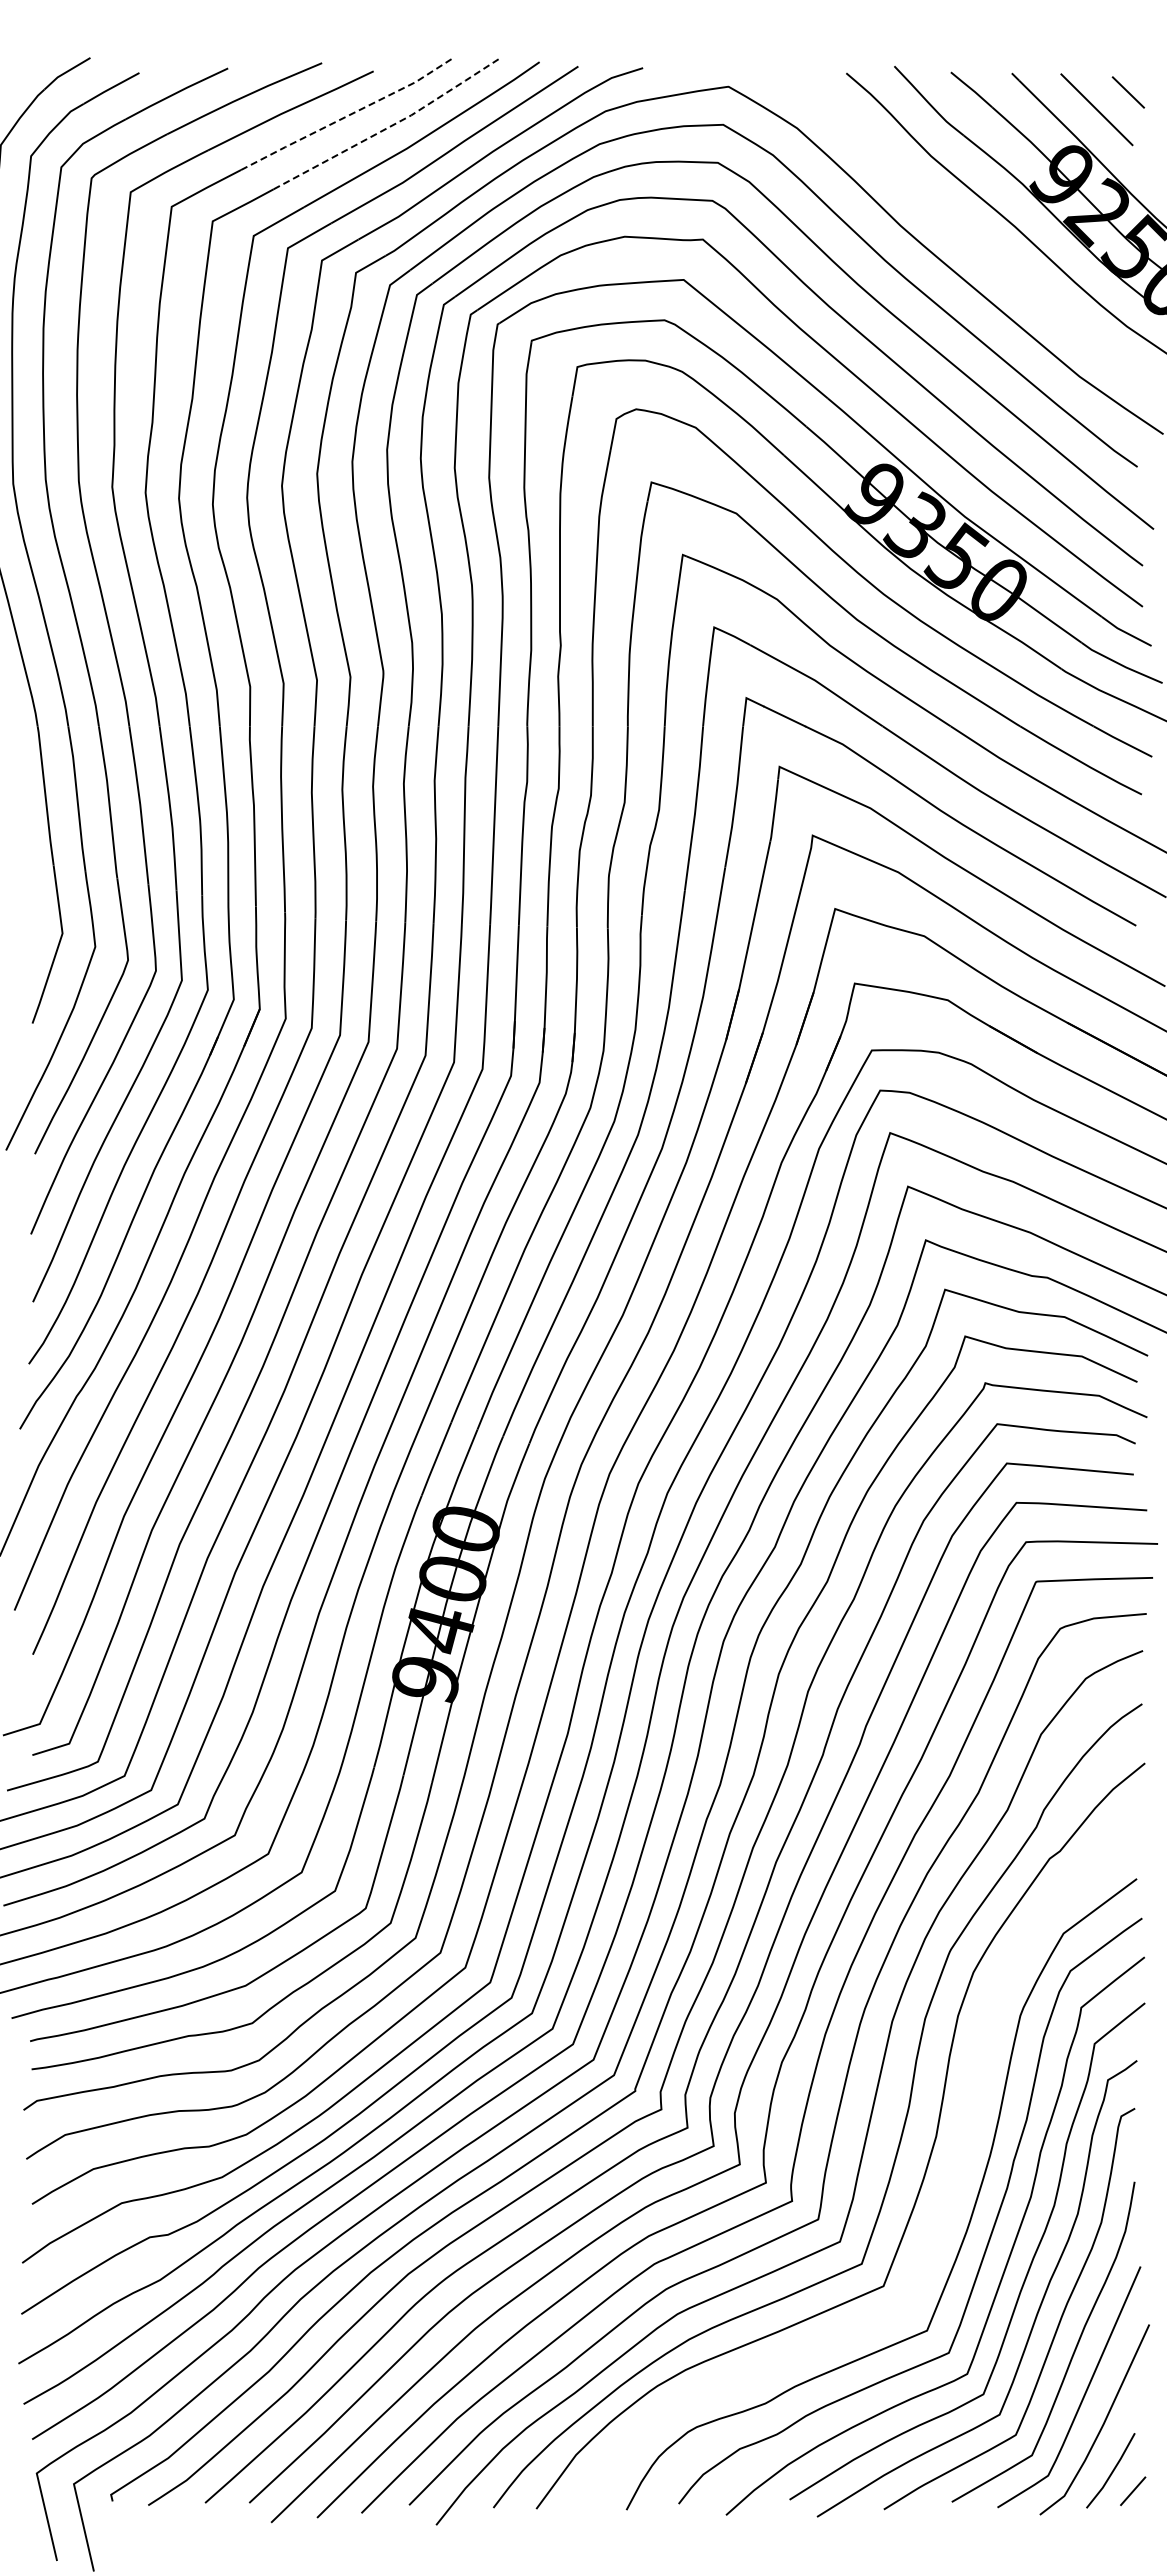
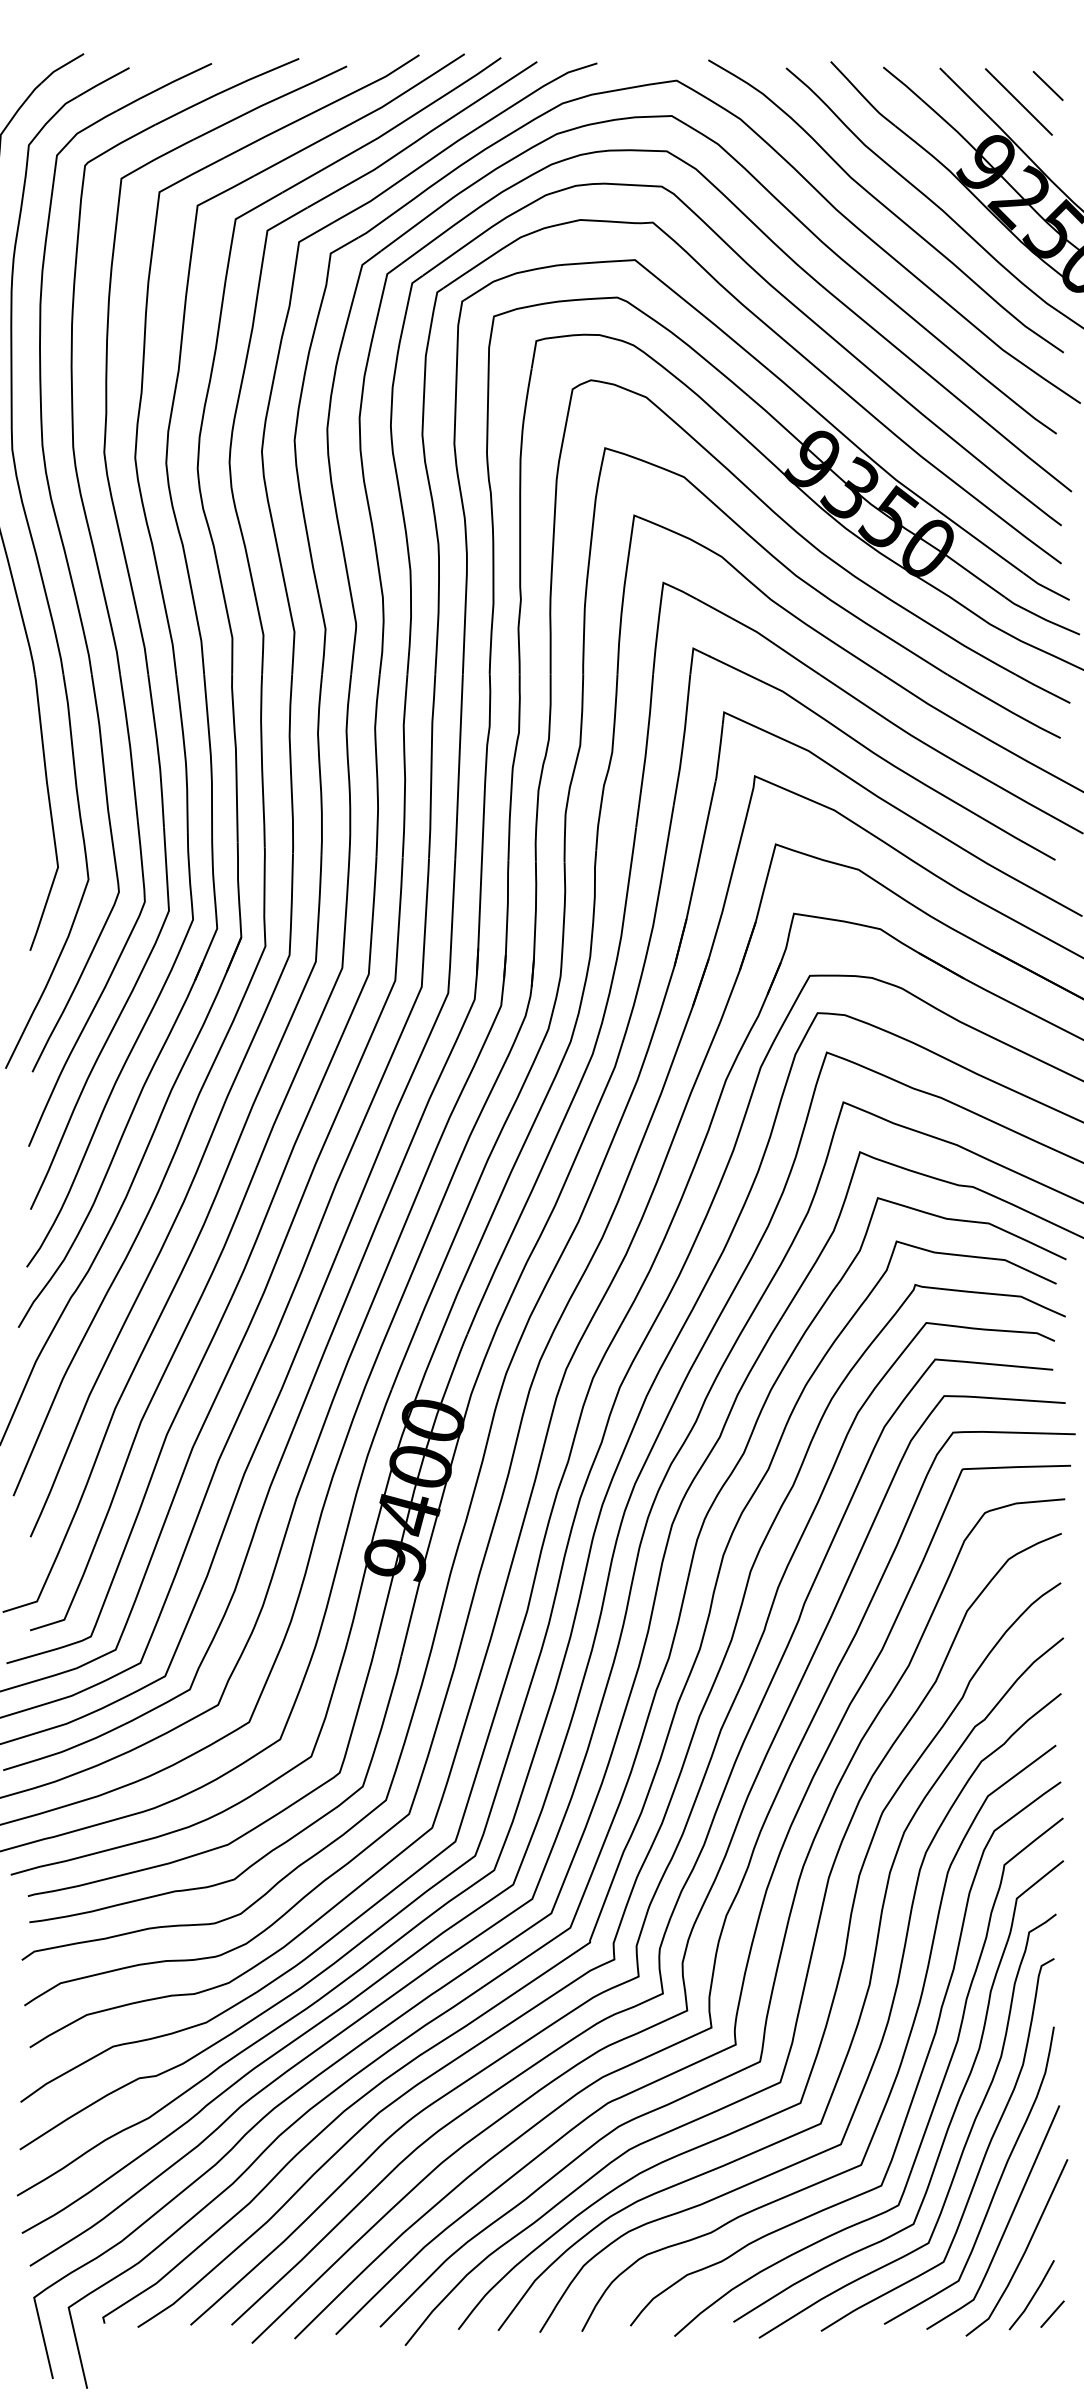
line: (347, 116) -> (322, 108), dashed -> solid
line: (390, 126) -> (362, 117), dashed -> solid
curve: (953, 222) -> (885, 206), added
curve: (948, 2196) -> (881, 2040), added

